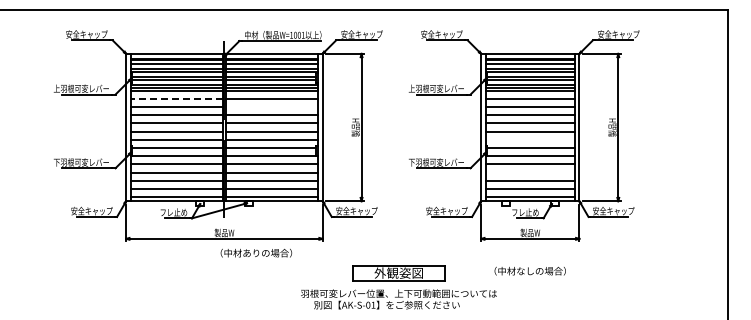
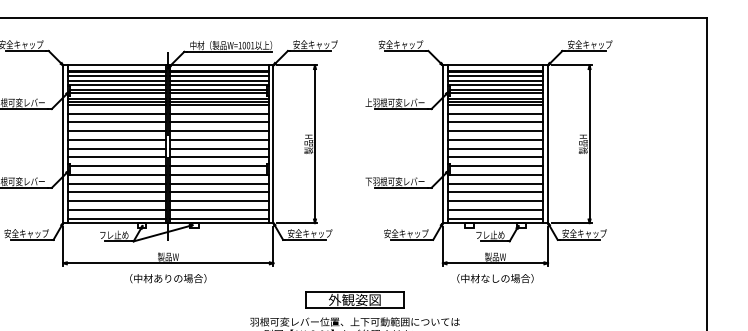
line: (176, 98) -> (117, 113), dashed -> solid
line: (272, 107) -> (219, 122), added
line: (529, 139) -> (494, 157), added
line: (529, 172) -> (494, 192), added
text: (256, 252) -> (168, 277), moved
text: (529, 270) -> (494, 277), moved

